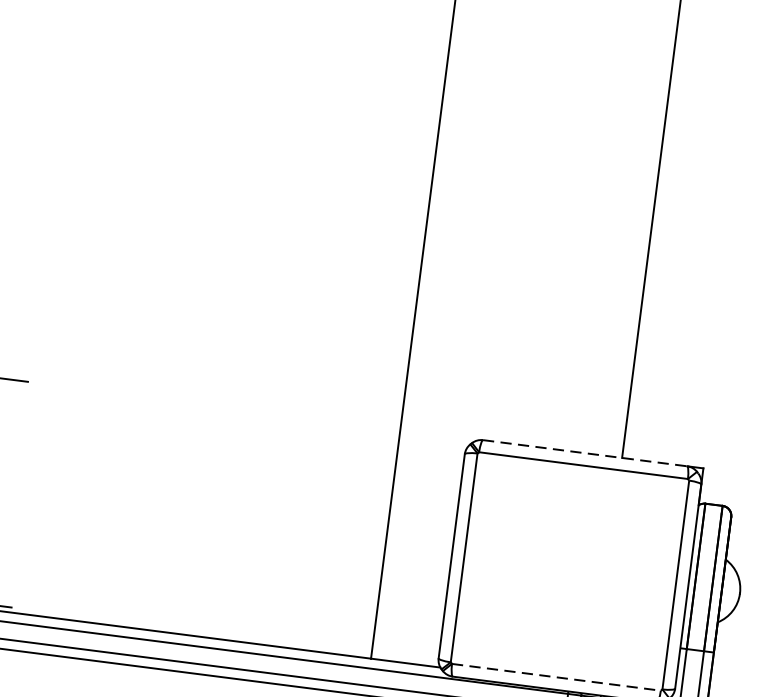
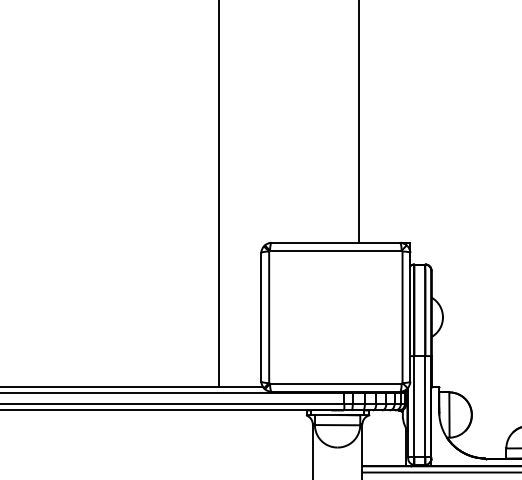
line: (586, 452) -> (336, 242), dashed -> solid
line: (555, 676) -> (335, 383), dashed -> solid

